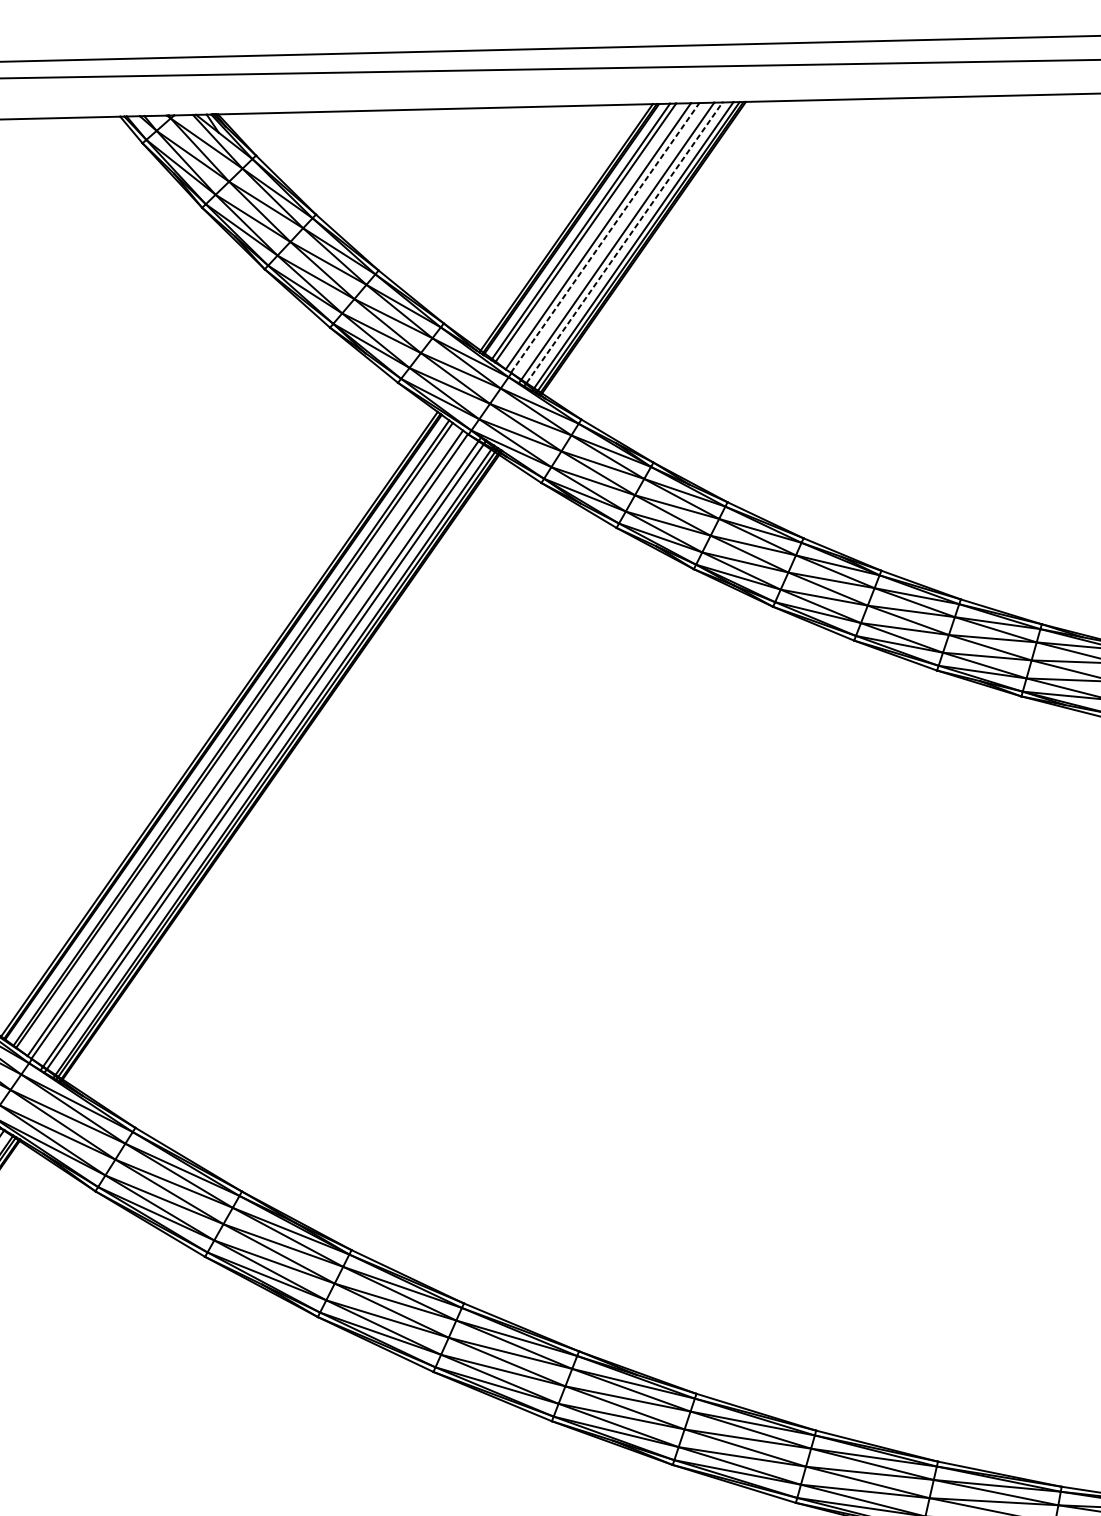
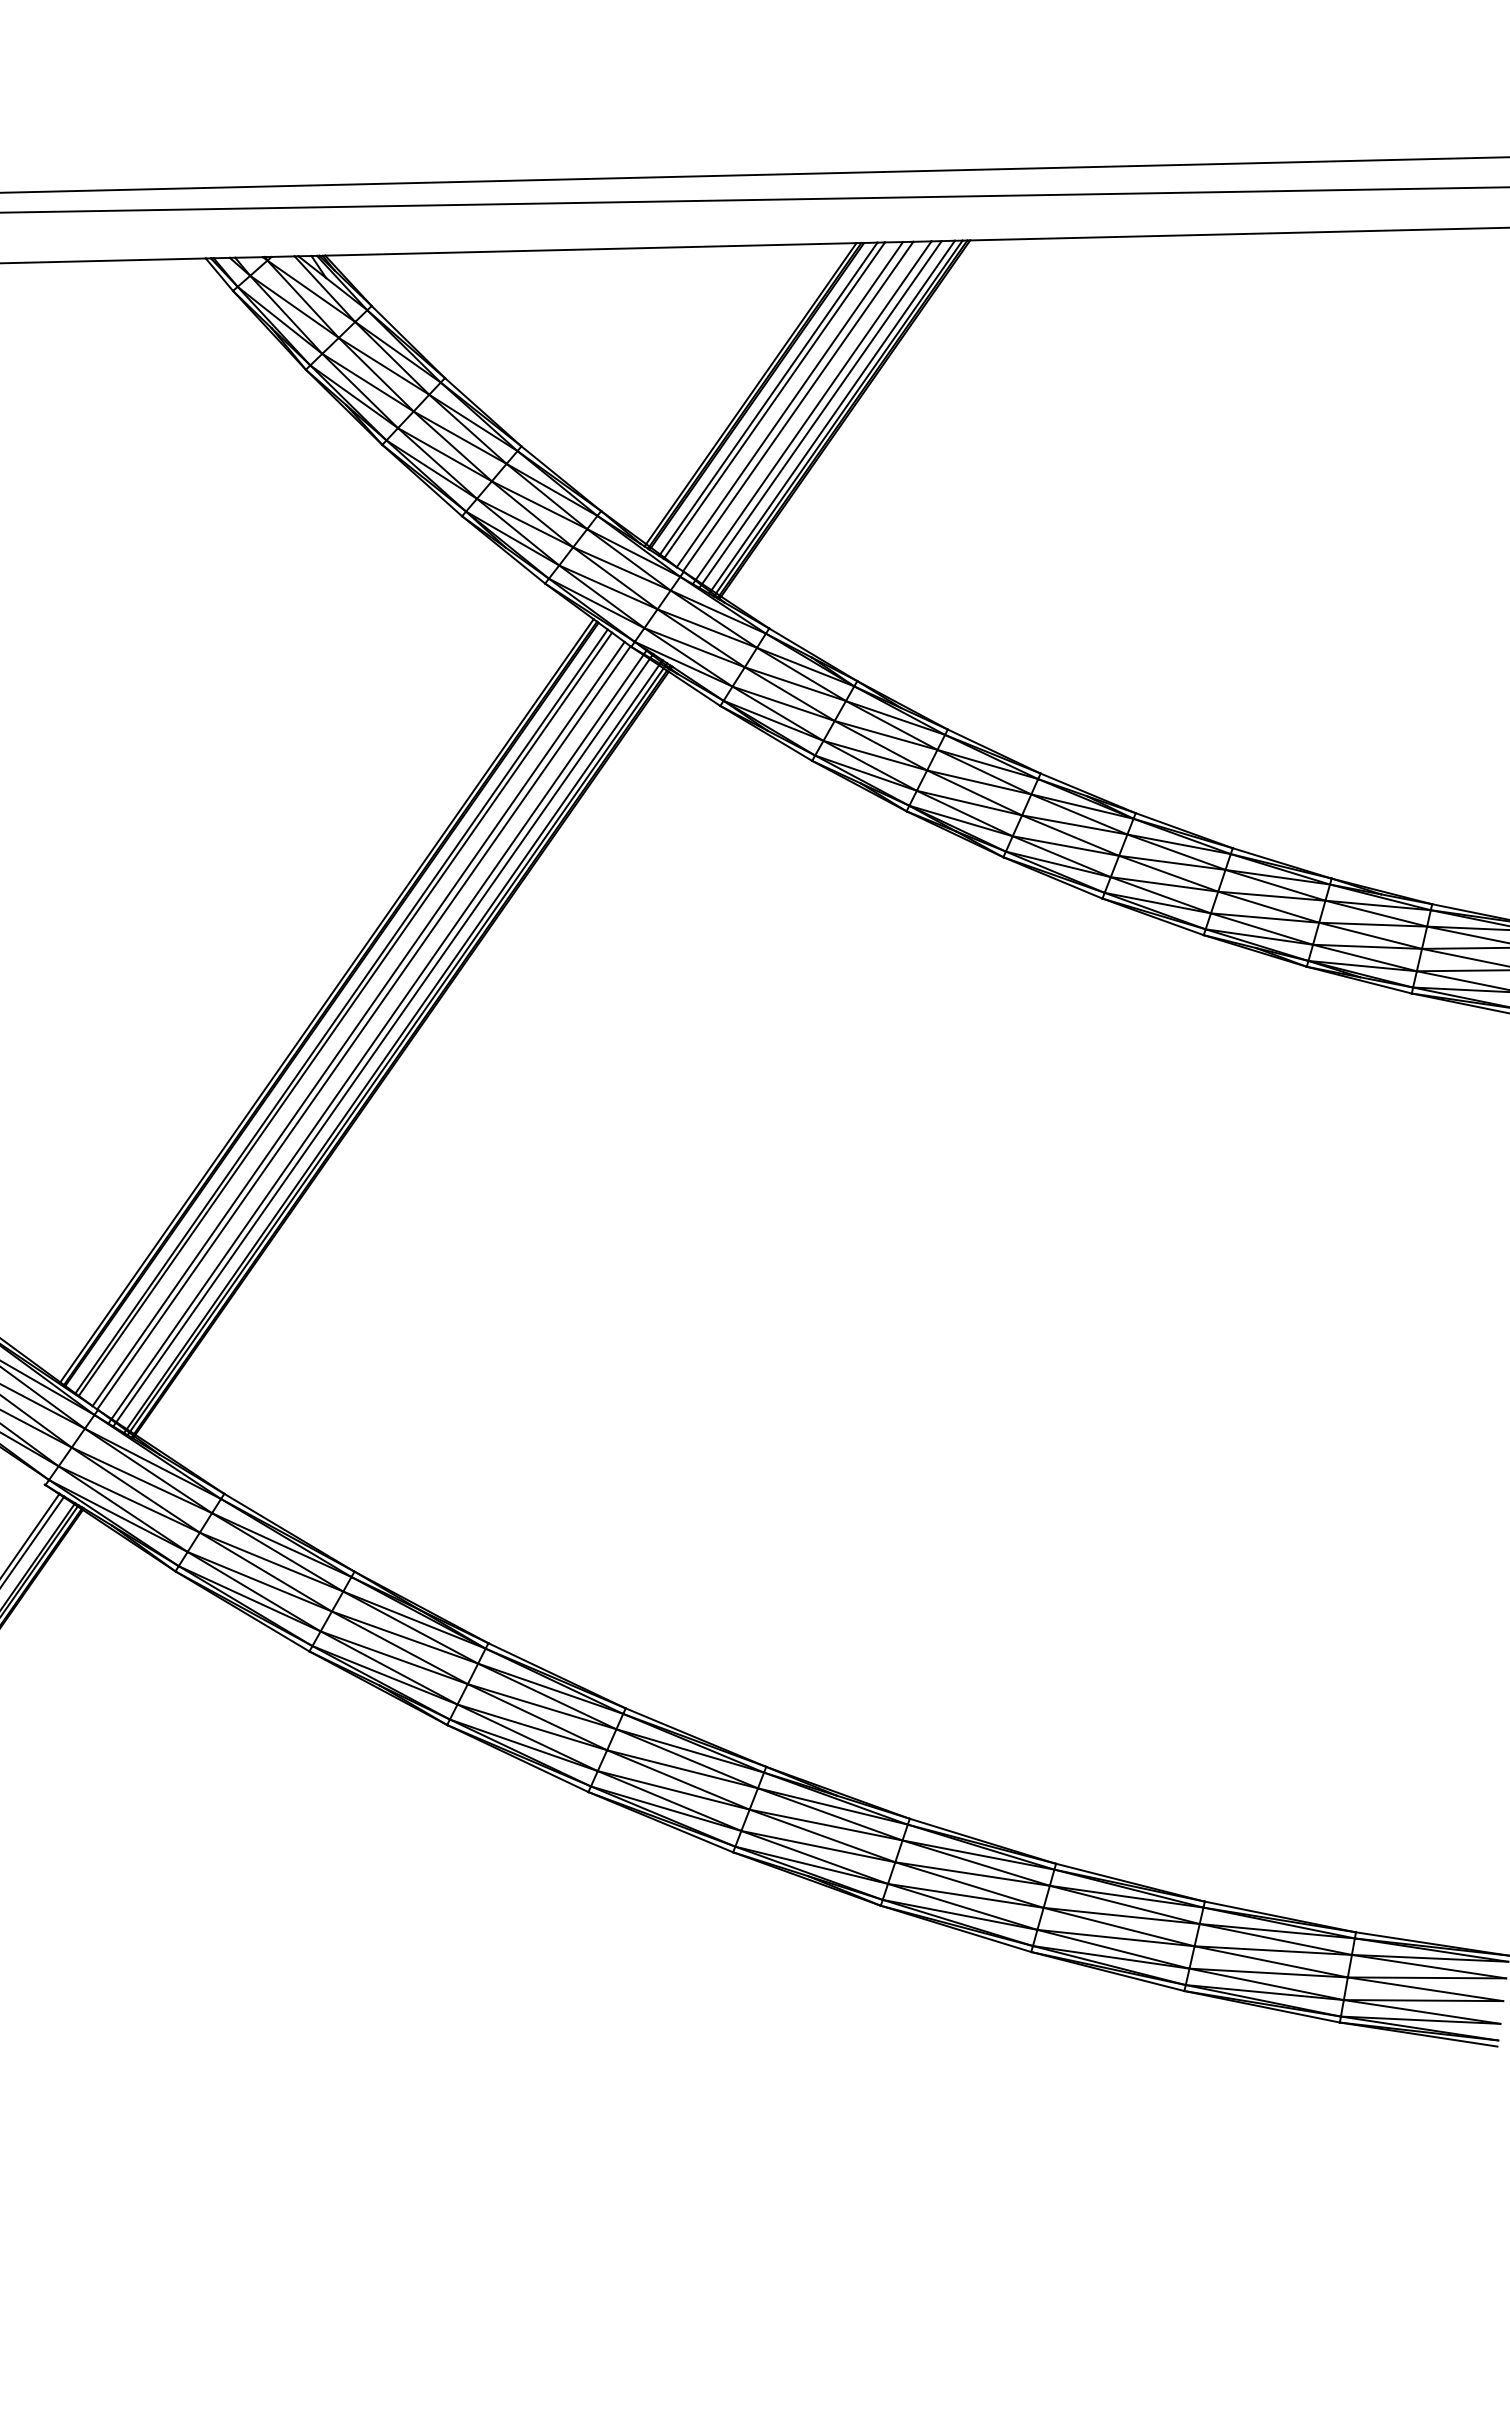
line: (605, 237) -> (798, 406), dashed -> solid
line: (625, 242) -> (822, 412), dashed -> solid

